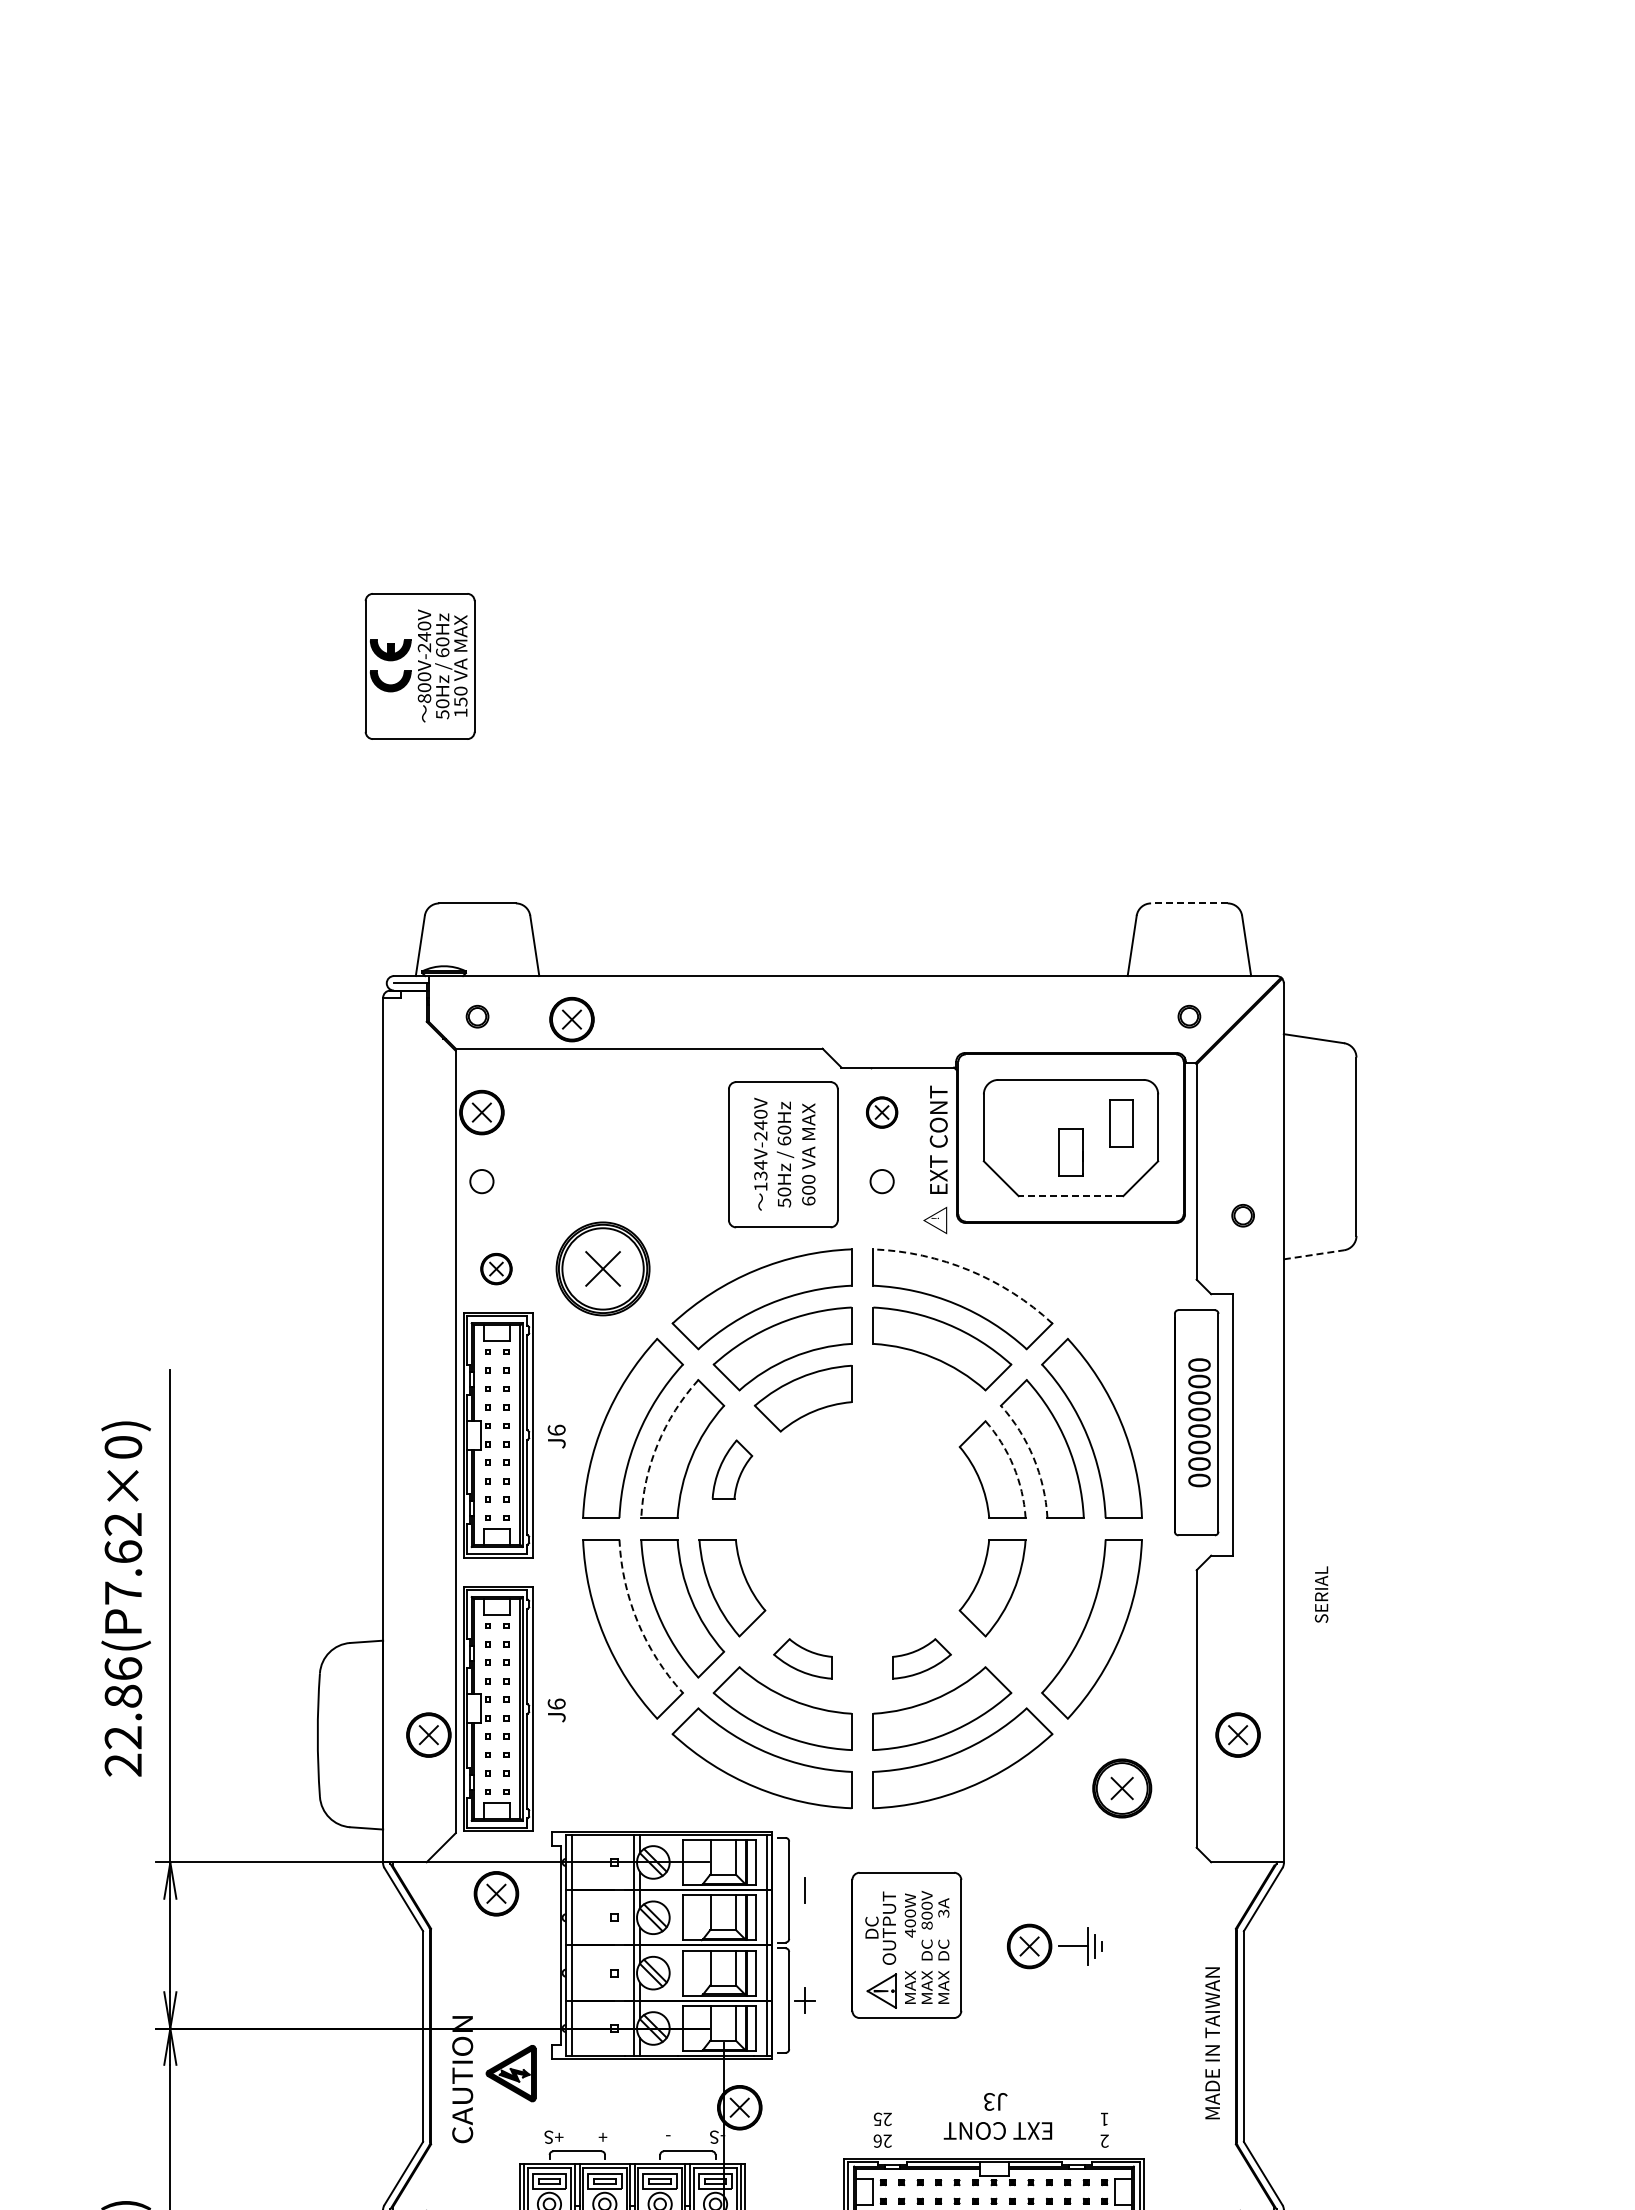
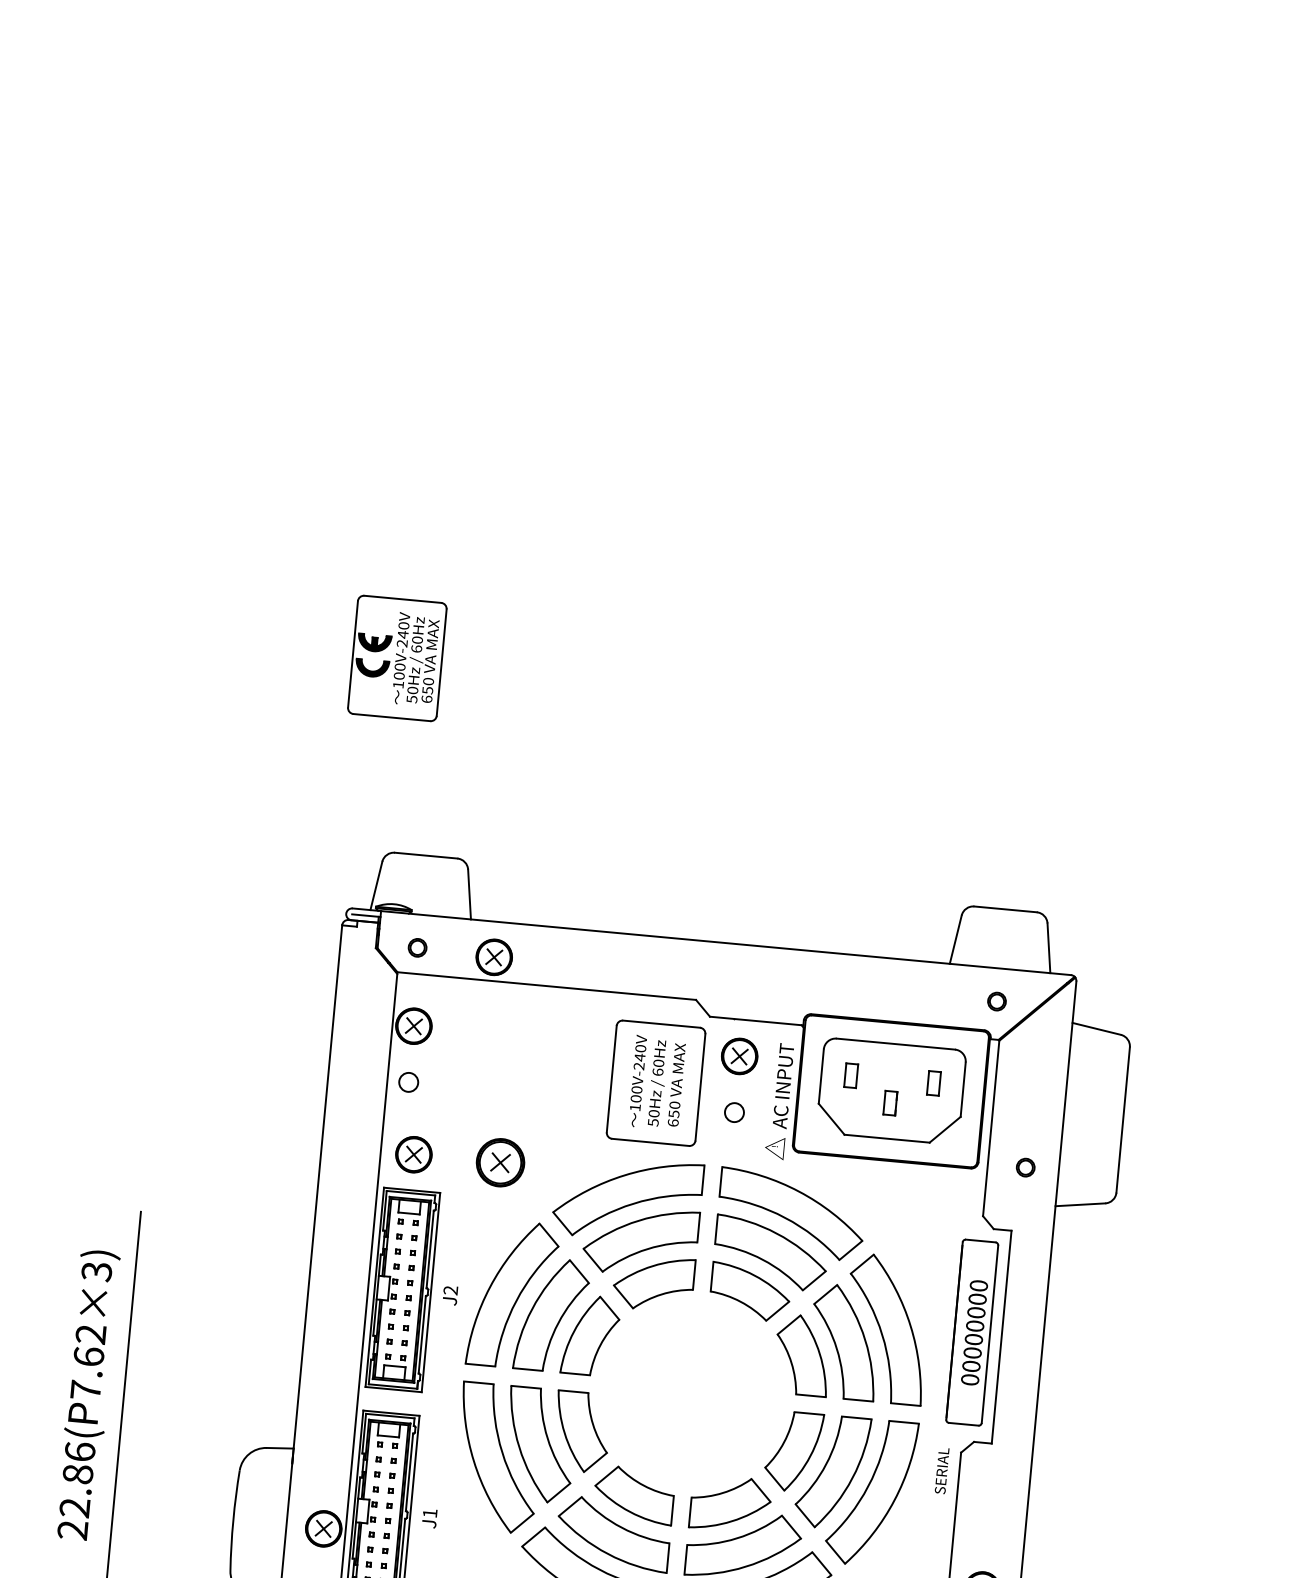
text: (424, 698) -> (398, 684), 800V-240V -> 100V-240V
text: (460, 712) -> (426, 698), 150 -> 650
line: (1188, 903) -> (1004, 909), dashed -> solid
part: (881, 1112) -> (739, 1056), size x1.43
part: (1019, 1123) -> (850, 1075), added
part: (1121, 1123) -> (933, 1083), size x0.62
text: (938, 1140) -> (783, 1083), EXT CONT -> AC INPUT
part: (1070, 1152) -> (889, 1103), size x0.62
text: (760, 1170) -> (636, 1094), 134V-240V -> 100V-240V
text: (808, 1189) -> (673, 1113), 600 -> 650
line: (1070, 1196) -> (886, 1138), dashed -> solid
line: (1314, 1254) -> (1080, 1204), dashed -> solid
part: (496, 1268) -> (414, 1154), size x1.43
part: (602, 1269) -> (500, 1163), size x0.62
arc: (969, 1270) -> (798, 1191), dashed -> solid
part: (921, 1398) -> (750, 1292), added
text: (556, 1429) -> (450, 1289), J6 -> J2
arc: (657, 1444) -> (531, 1309), dashed -> solid
text: (123, 1447) -> (96, 1271), 22.86(P7.62×0) -> 22.86(P7.62×3)
arc: (1033, 1457) -> (836, 1348), dashed -> solid
arc: (1013, 1466) -> (819, 1354), dashed -> solid
part: (732, 1469) -> (590, 1335), size x1.67
text: (1321, 1594) -> (942, 1470), moved
part: (1042, 1608) -> (832, 1472), added
arc: (637, 1621) -> (502, 1452), dashed -> solid
part: (802, 1658) -> (633, 1494), size x1.67
part: (921, 1658) -> (730, 1503), size x1.67
text: (556, 1703) -> (430, 1512), J6 -> J1

